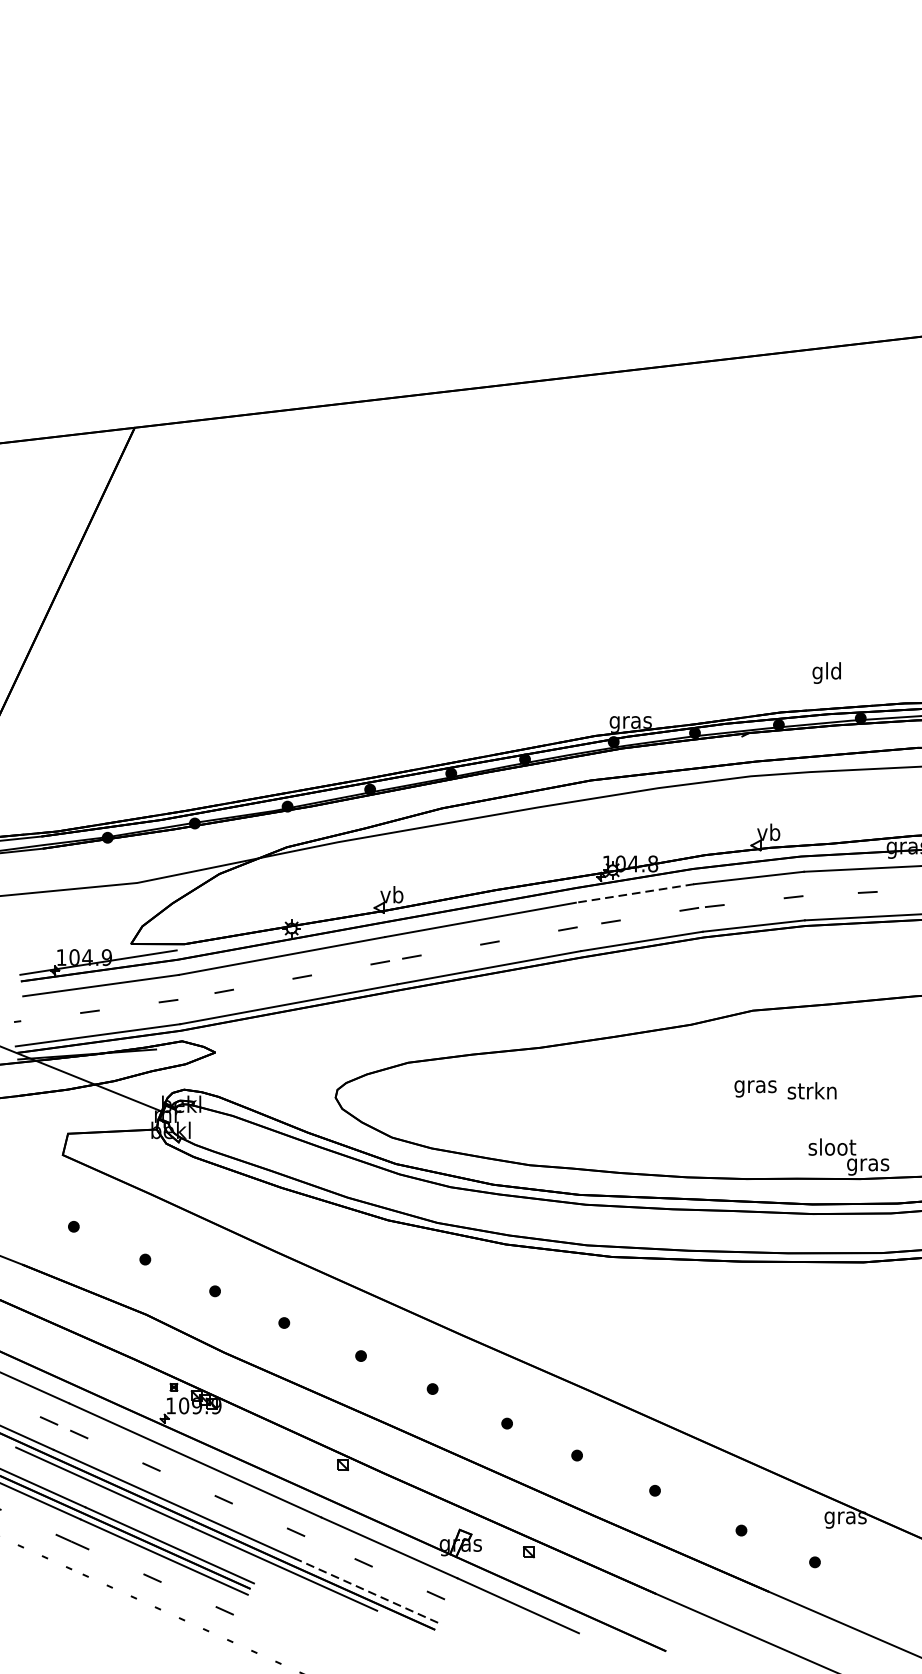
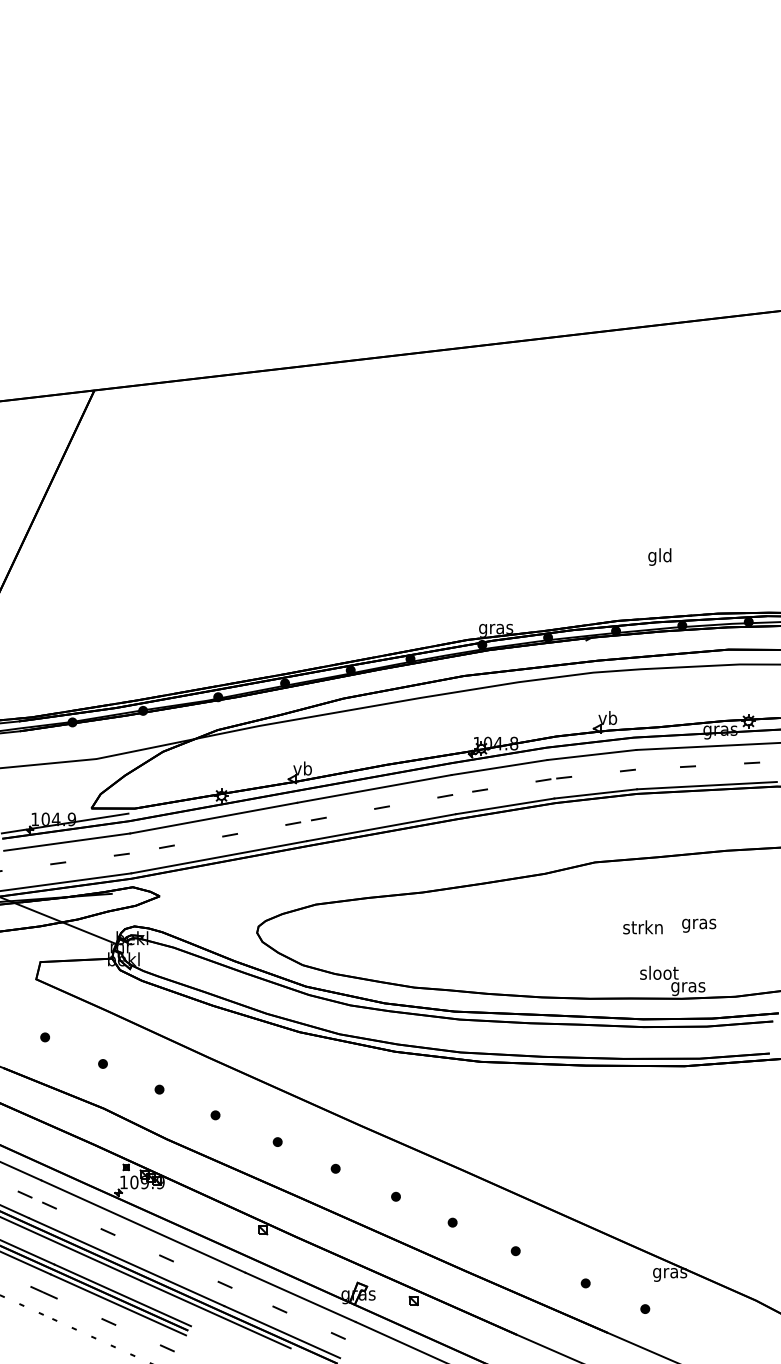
text: (826, 672) -> (659, 556), moved
line: (634, 893) -> (499, 767), dashed -> solid
text: (755, 1088) -> (699, 925), moved
line: (365, 1589) -> (281, 1331), dashed -> solid

